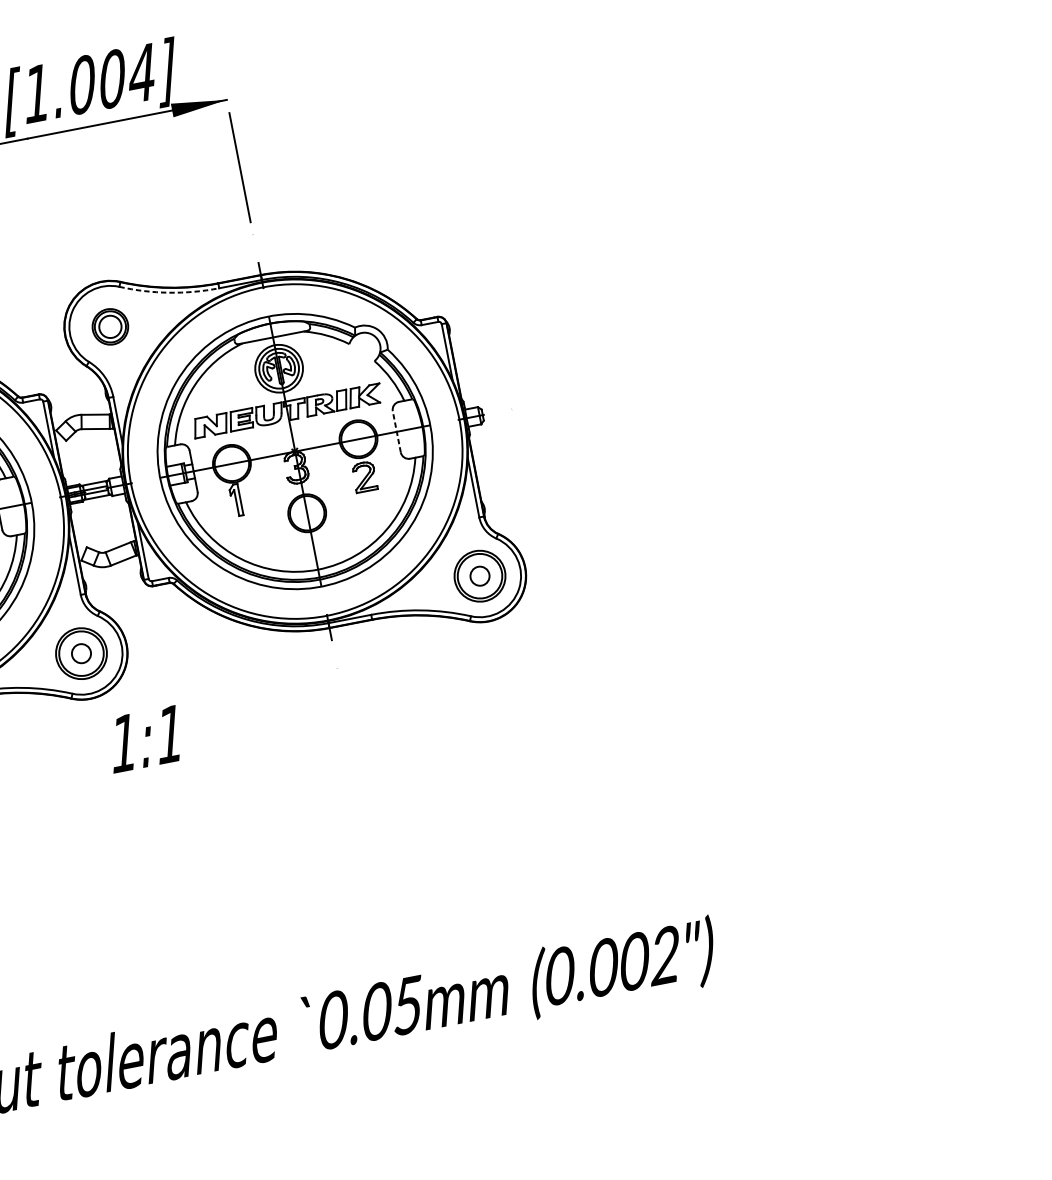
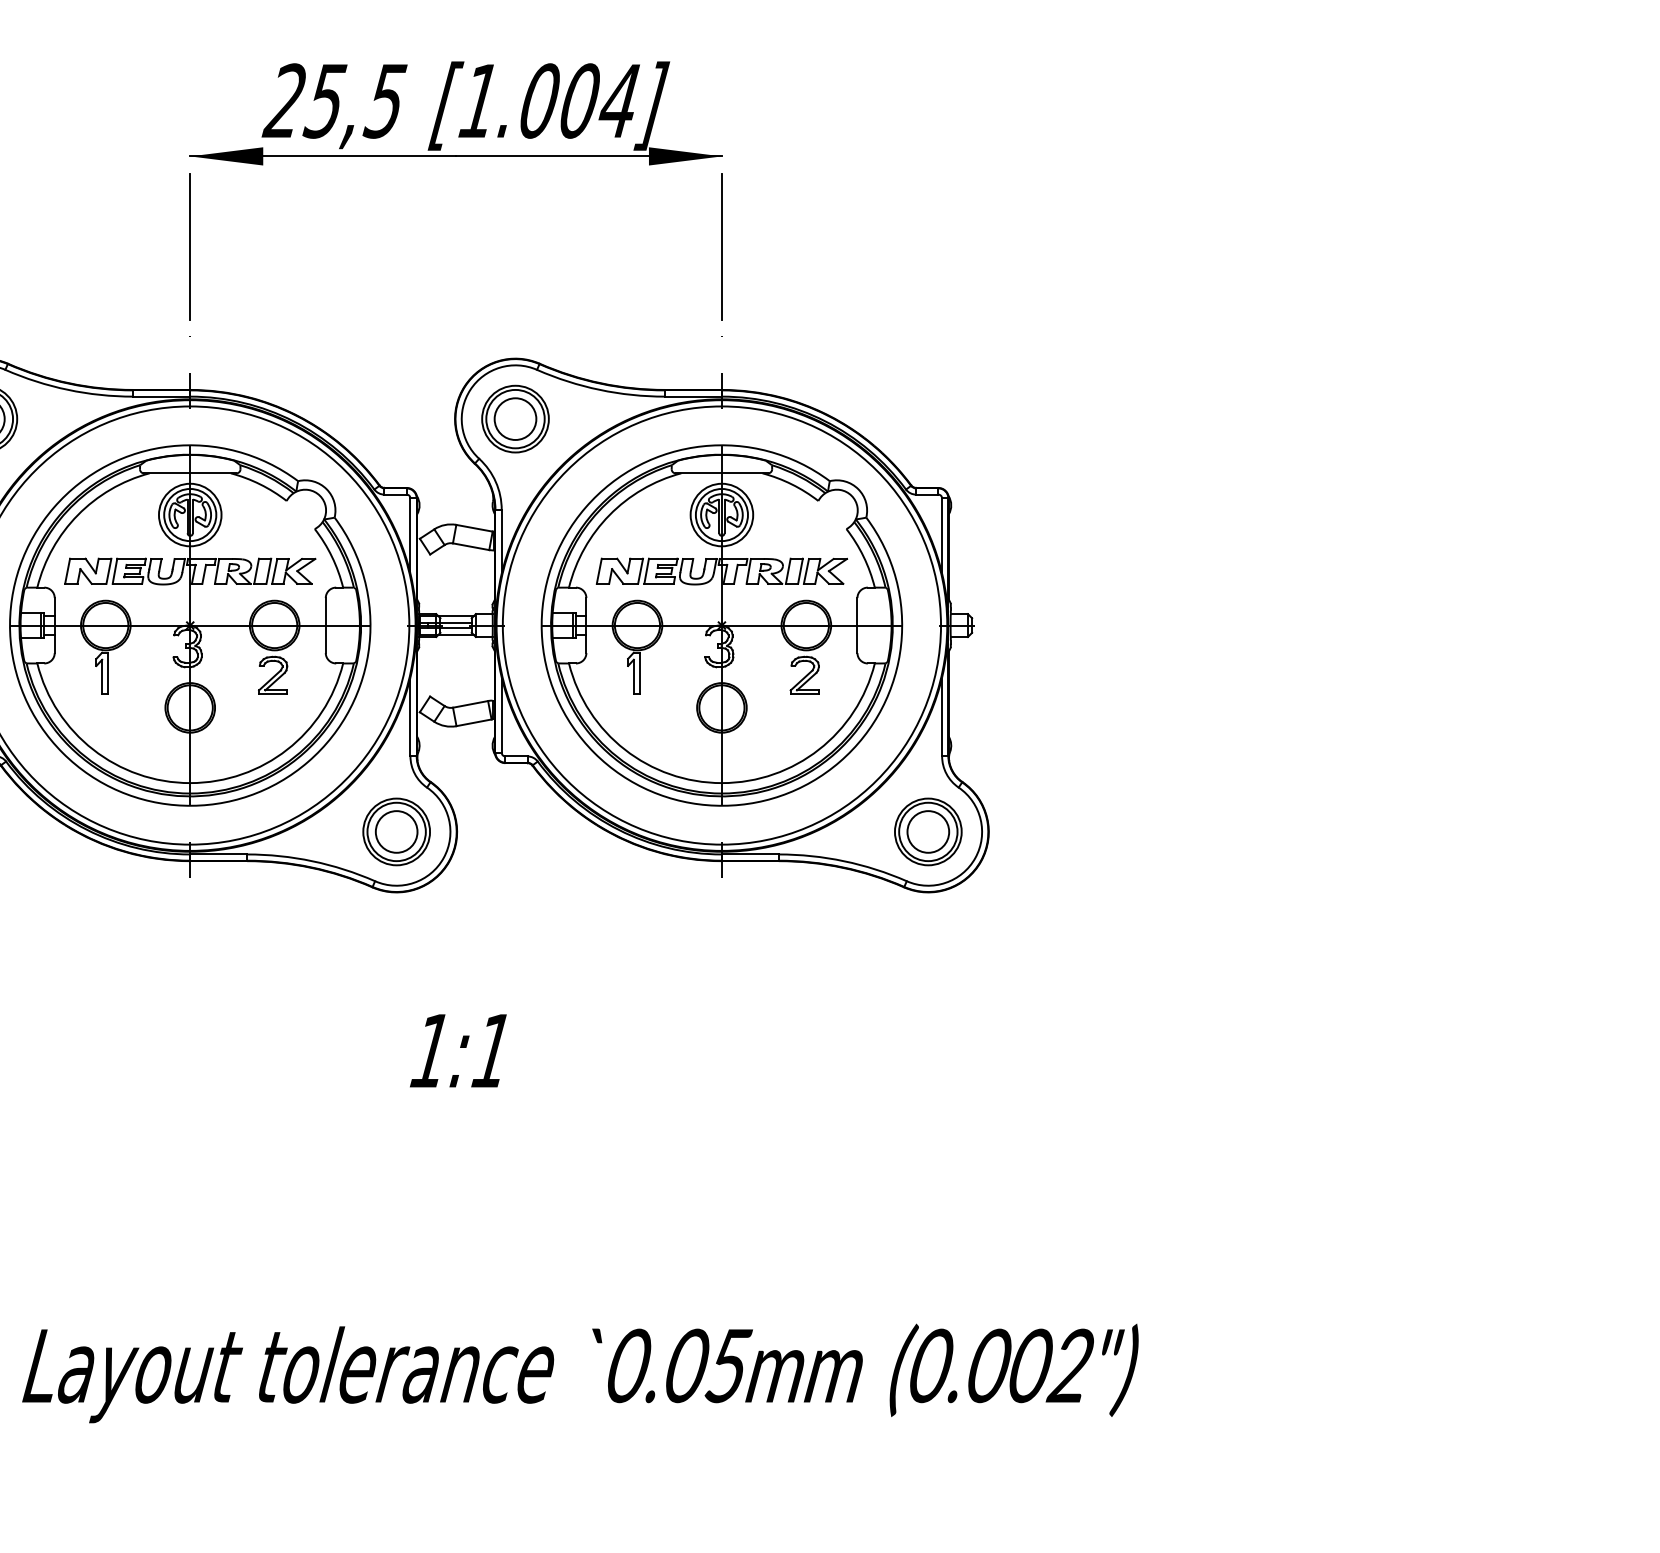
arc: (169, 292) -> (599, 389), dashed -> solid
part: (110, 326) -> (515, 418), size x1.43
line: (396, 431) -> (857, 625), dashed -> solid
circle: (480, 575) -> (928, 831), size x1.67
circle: (81, 653) -> (396, 831), size x1.67
text: (144, 739) -> (458, 1050), moved

